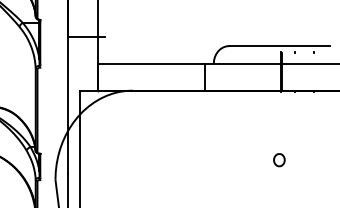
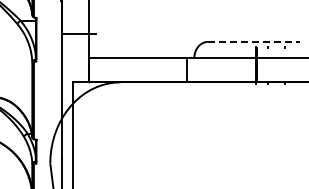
line: (279, 45) -> (254, 41), solid -> dashed
part: (278, 160) -> (253, 145), removed

